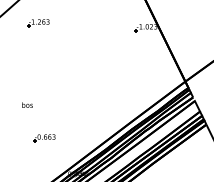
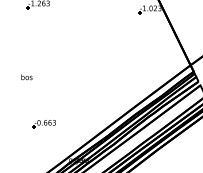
text: (27, 104) -> (26, 76), moved

